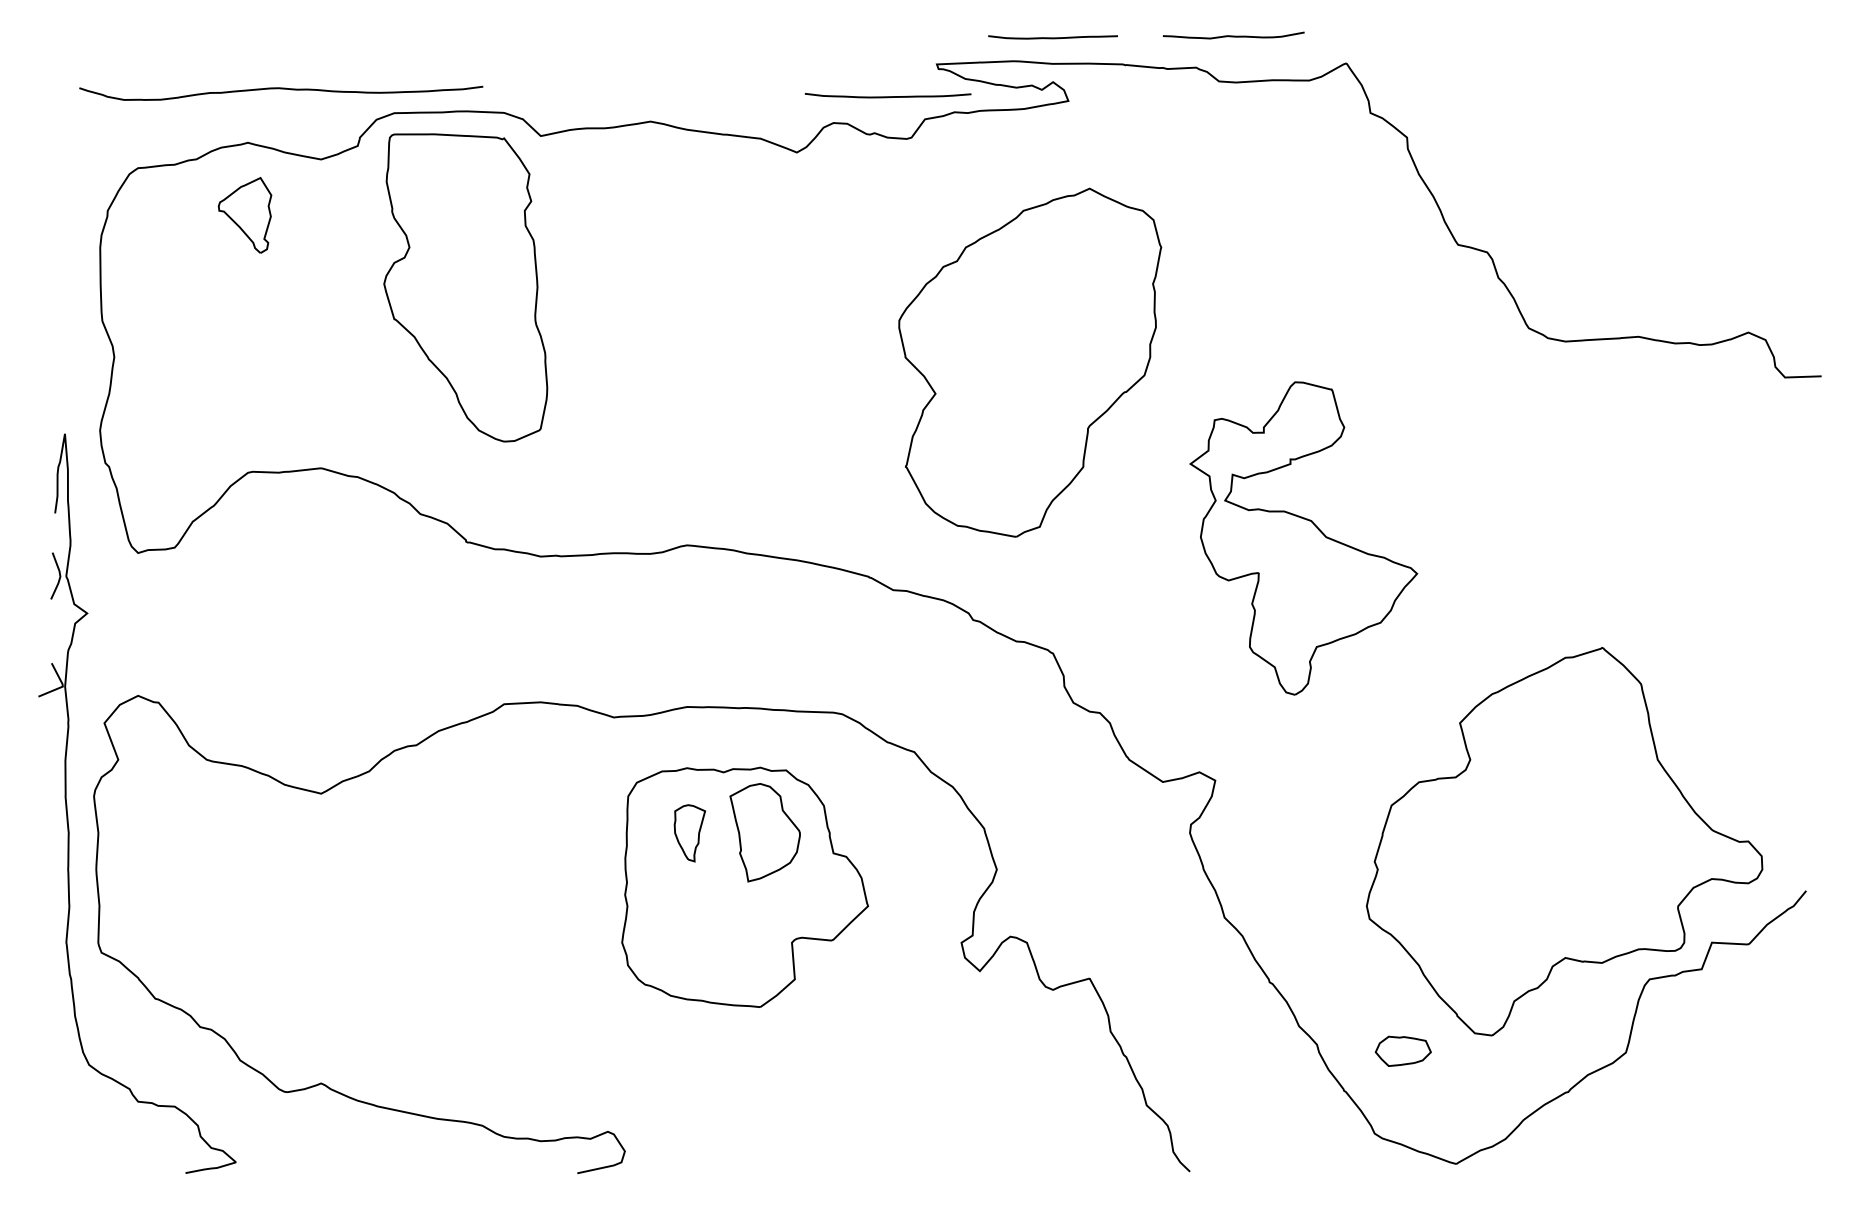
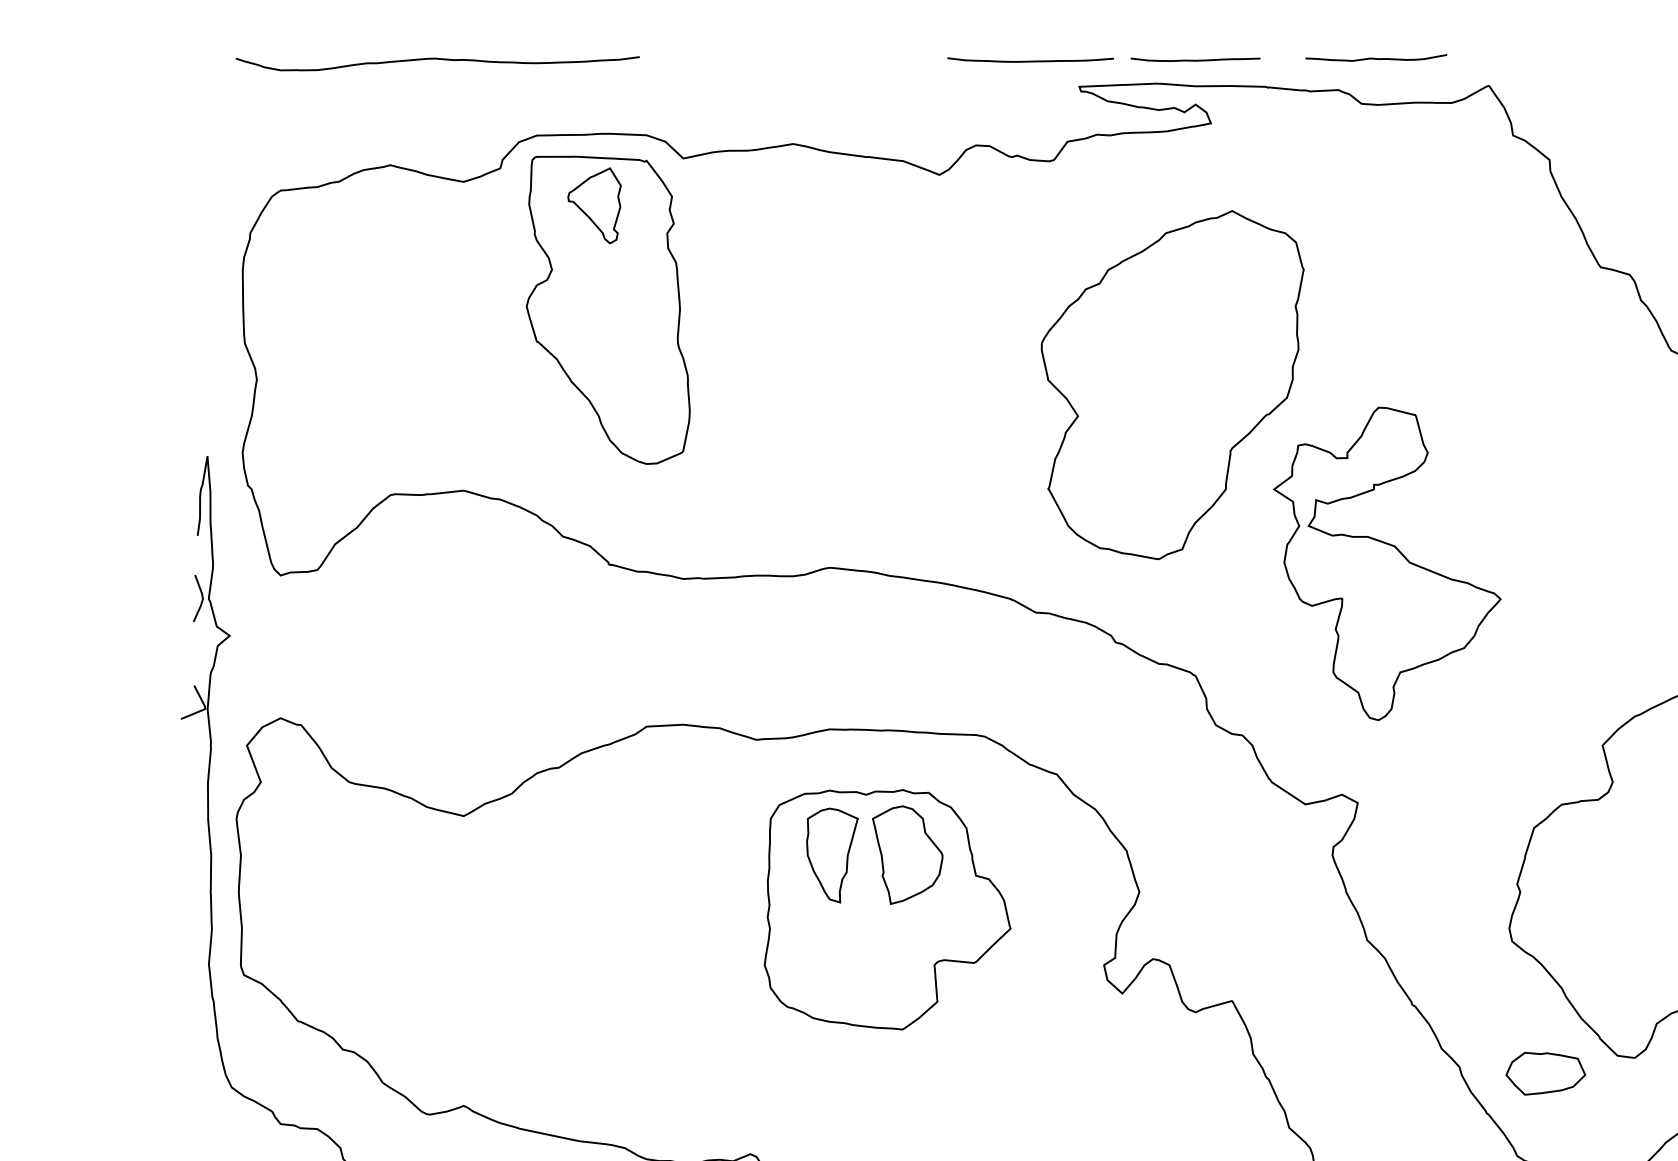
curve: (281, 89) -> (438, 59), moved
curve: (887, 96) -> (1030, 60), moved
part: (244, 215) -> (594, 205), moved
part: (1303, 538) -> (1387, 563), moved
part: (689, 833) -> (832, 855), size x1.67
part: (1403, 1051) -> (1546, 1073), size x1.43

